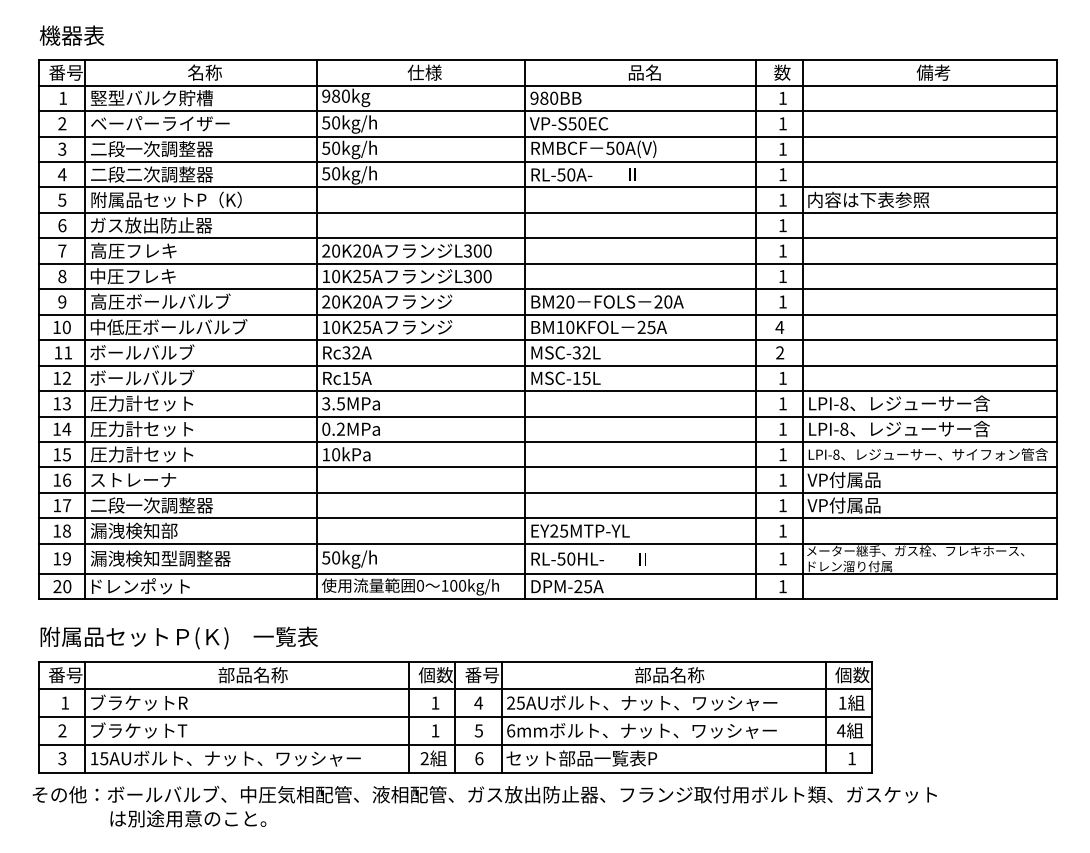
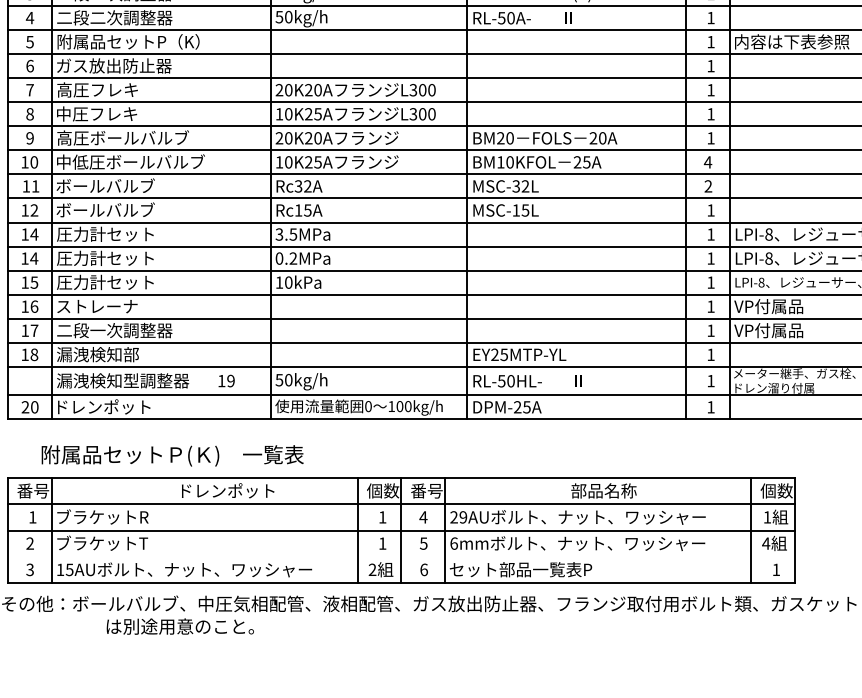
text: (66, 403) -> (34, 234), 13 -> 14
text: (62, 558) -> (226, 380), moved
text: (178, 637) -> (171, 455), moved
text: (269, 675) -> (225, 491), 部品名称 -> ドレンポット
text: (520, 702) -> (463, 516), 25AU -> 29AU
line: (454, 744) -> (400, 556), removed
text: (188, 818) -> (180, 626), moved

